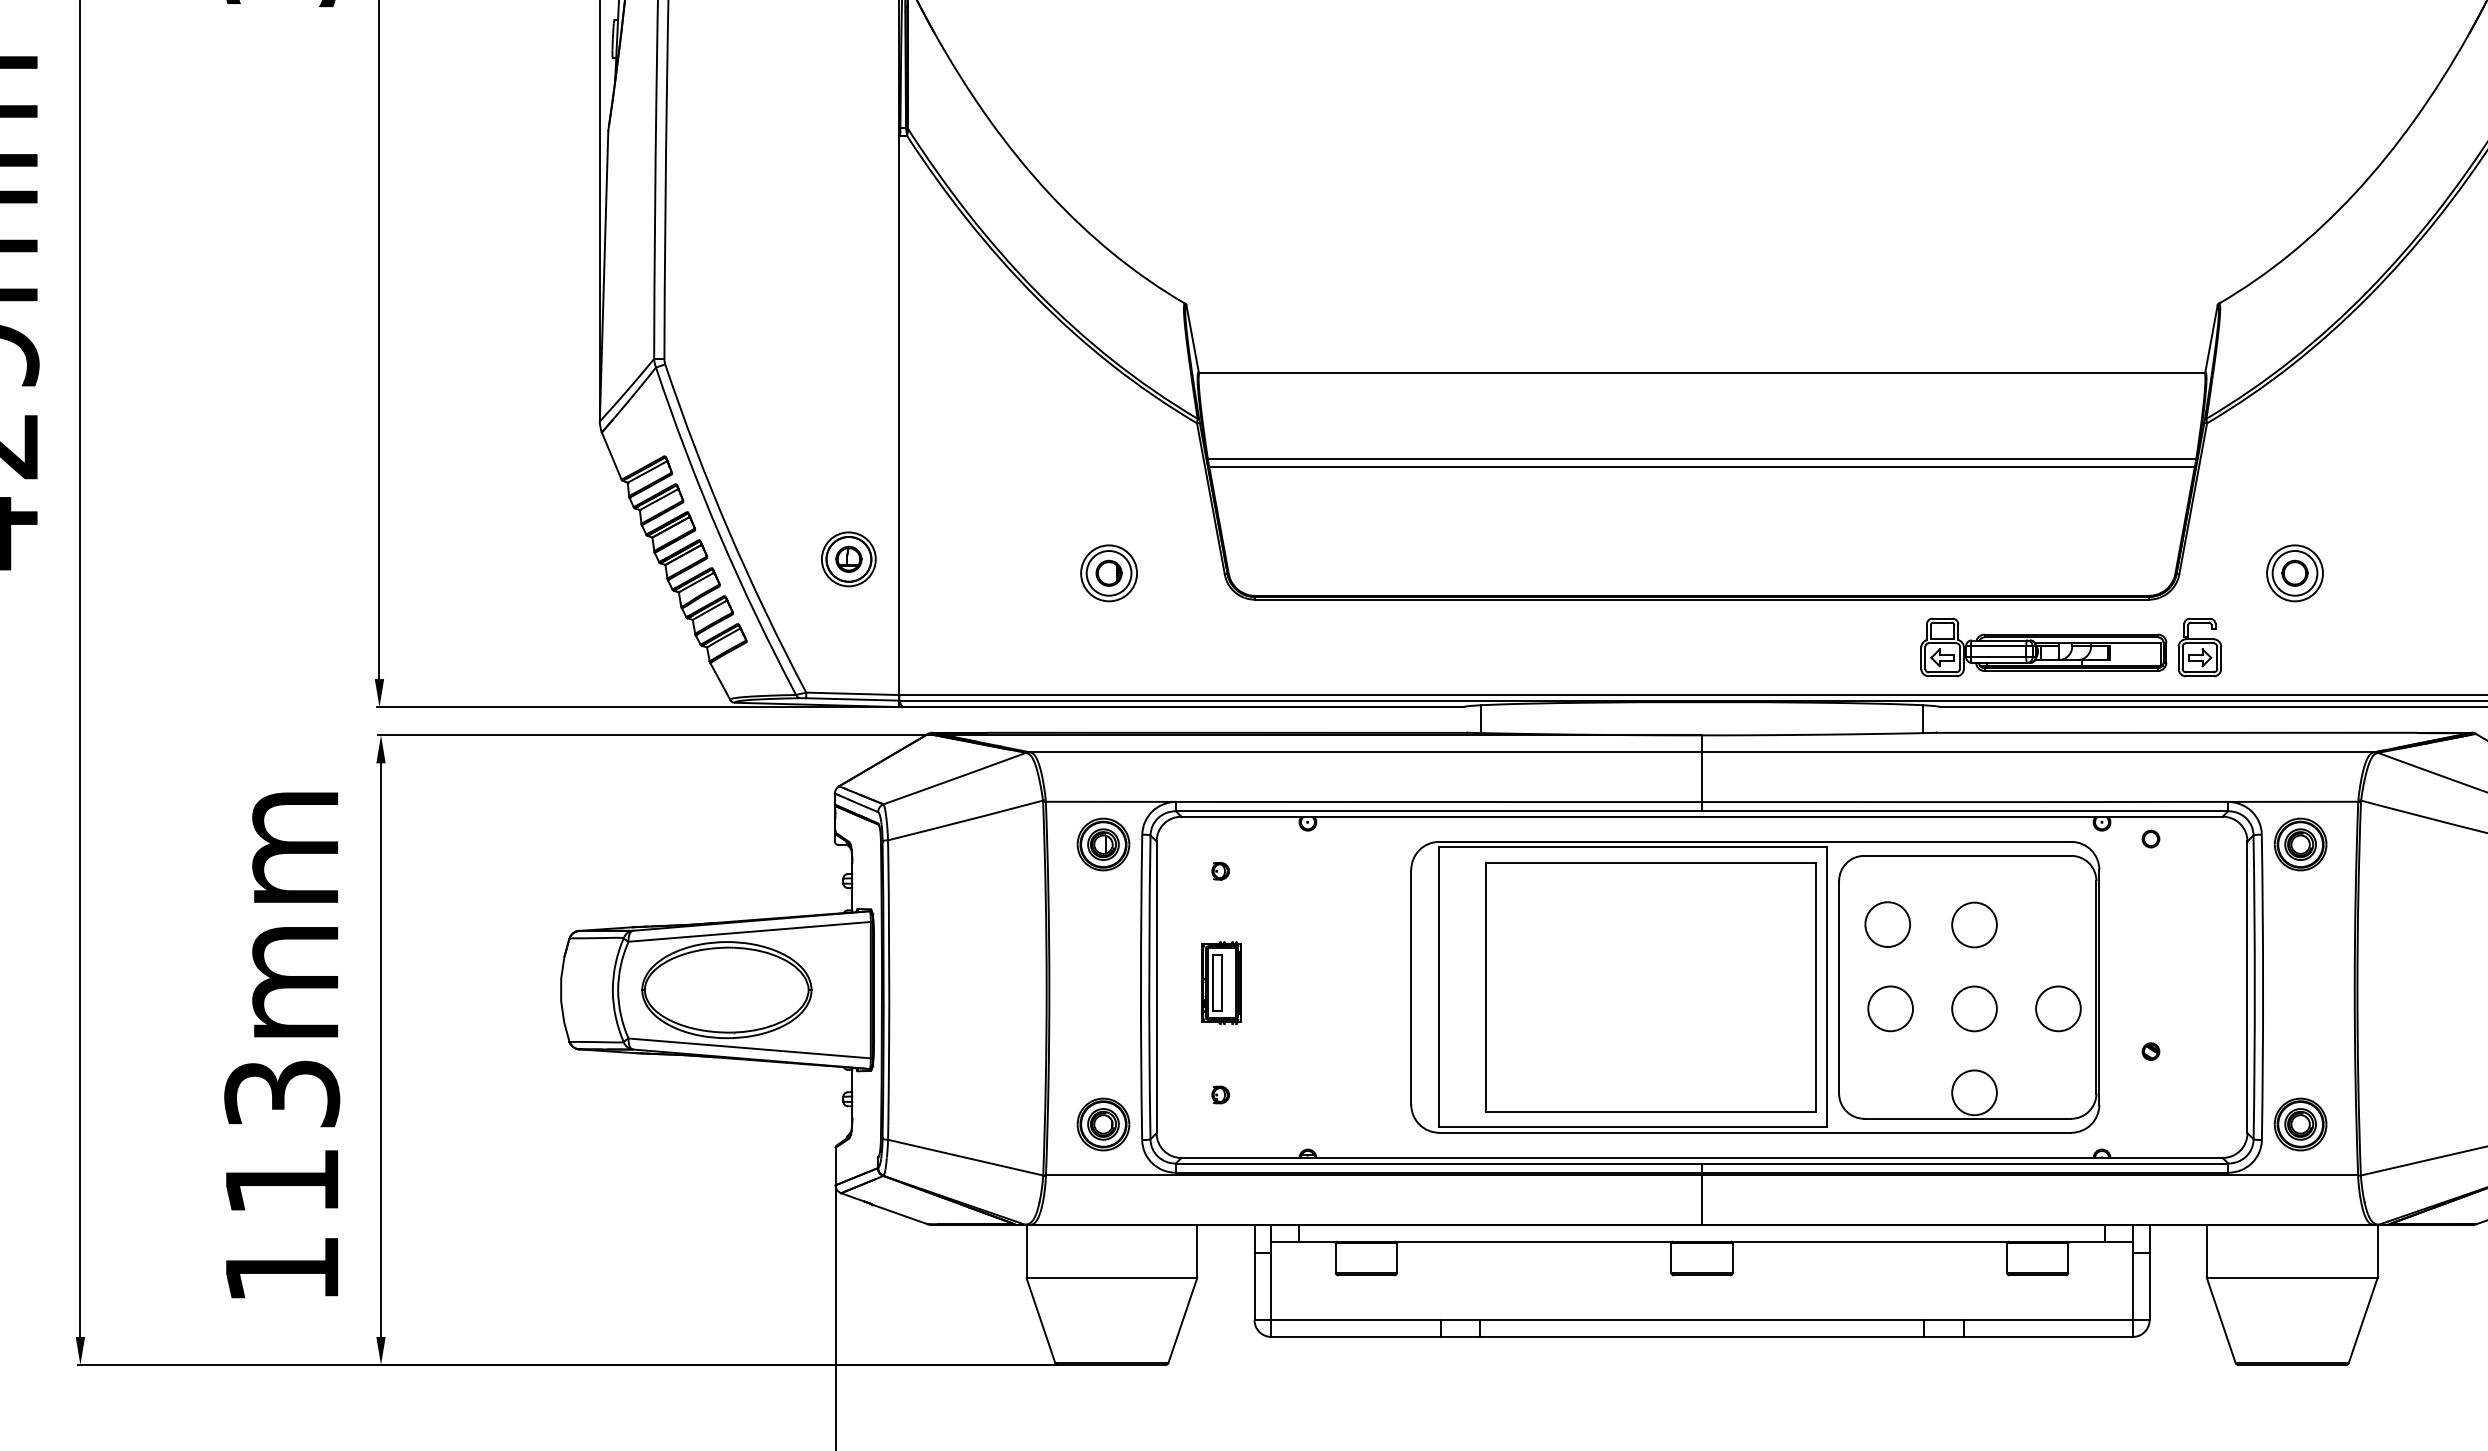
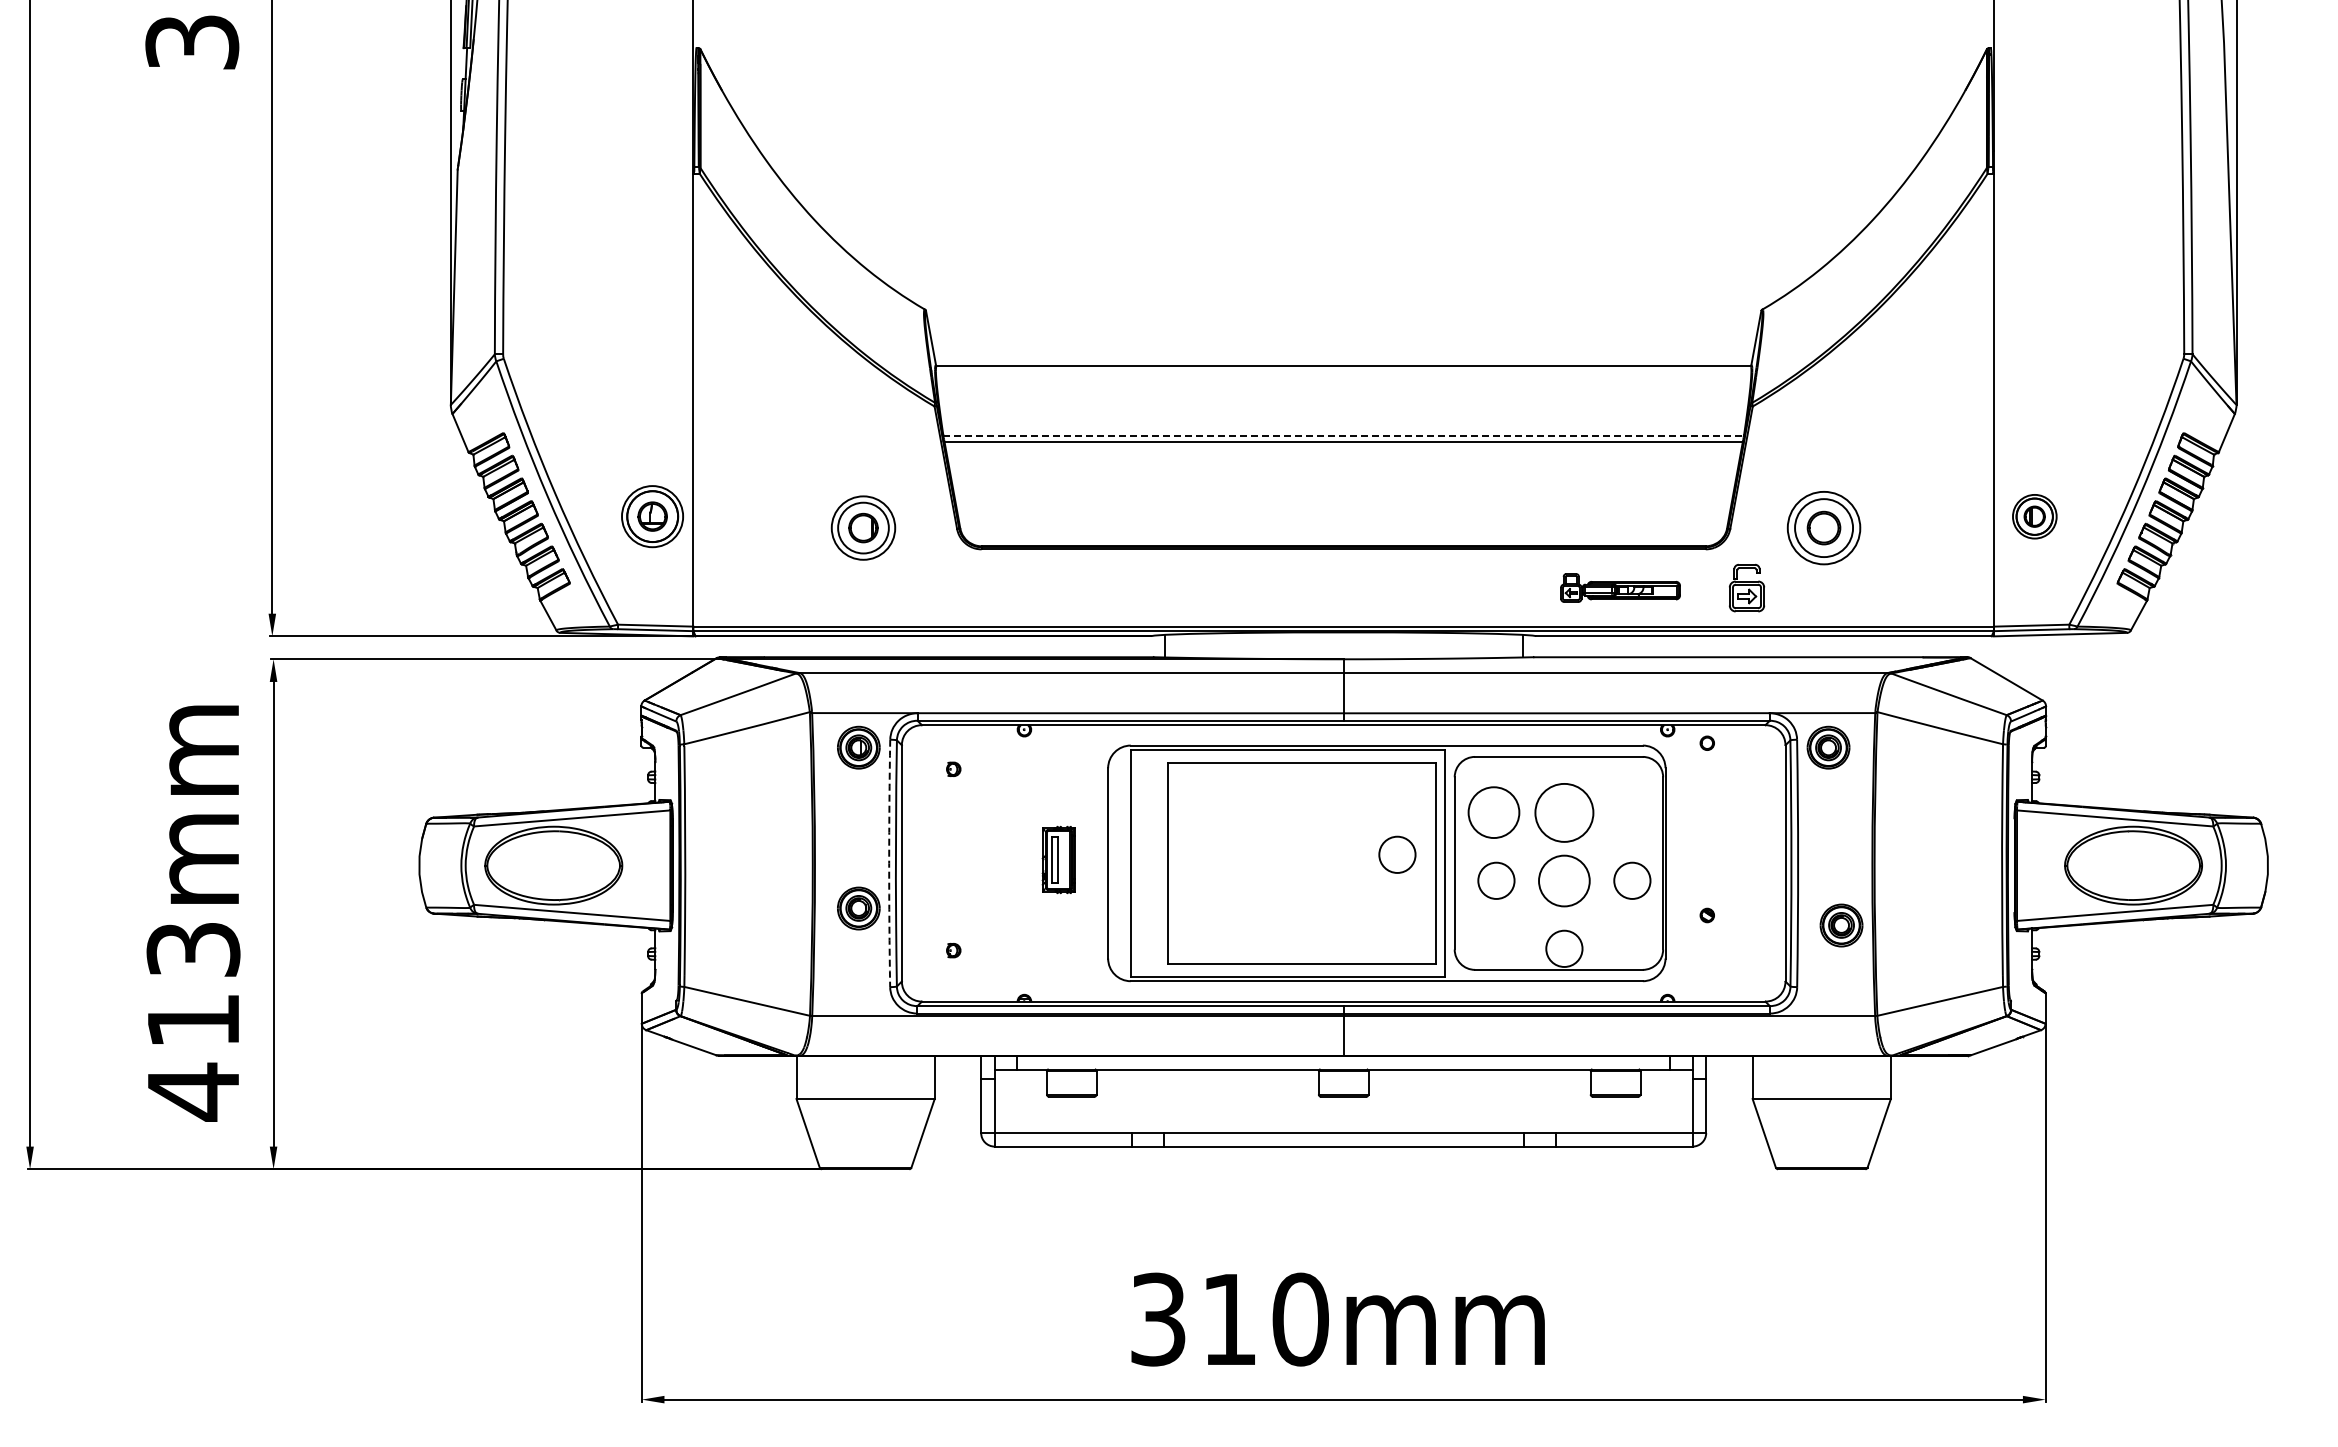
line: (1703, 459) -> (1344, 435), solid -> dashed
part: (848, 559) -> (652, 516), size x1.4
part: (1108, 572) -> (862, 527), size x1.4
part: (2294, 572) -> (1823, 527), size x1.6
part: (2043, 646) -> (1620, 587), size x0.6
circle: (1888, 924) -> (1494, 812), size x1.4
circle: (1974, 924) -> (1564, 812), size x1.6
circle: (1768, 976) -> (1397, 854), added
part: (1221, 982) -> (1058, 859), moved
arc: (1141, 987) -> (889, 863), solid -> dashed
circle: (1974, 1008) -> (1564, 880), size x1.4
part: (1103, 1124) -> (858, 908), moved
part: (2300, 1124) -> (1841, 925), moved
text: (282, 1268) -> (193, 1091), 113mm -> 413mm

